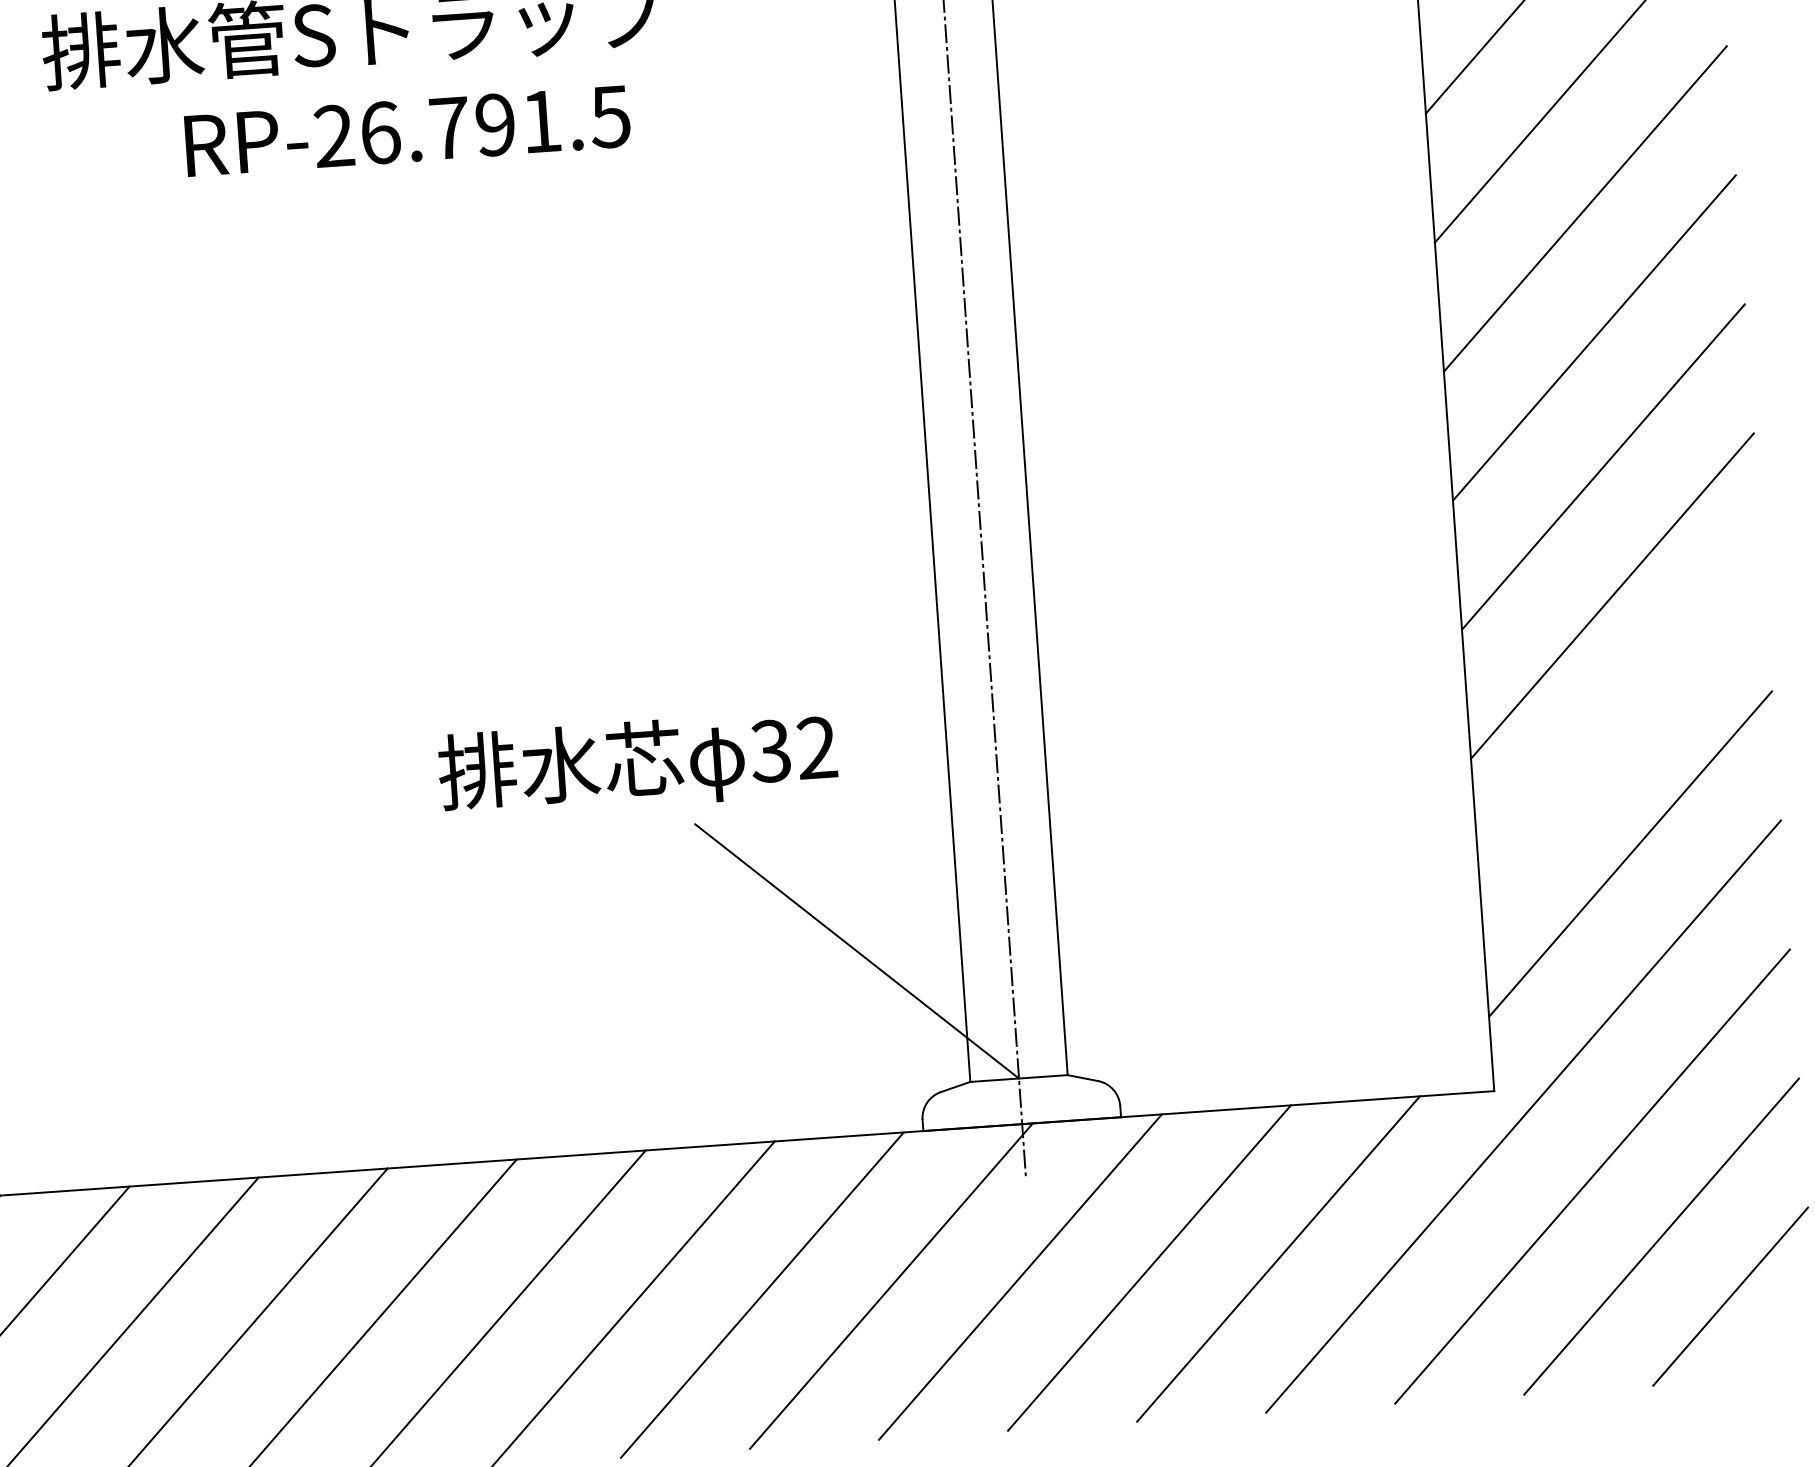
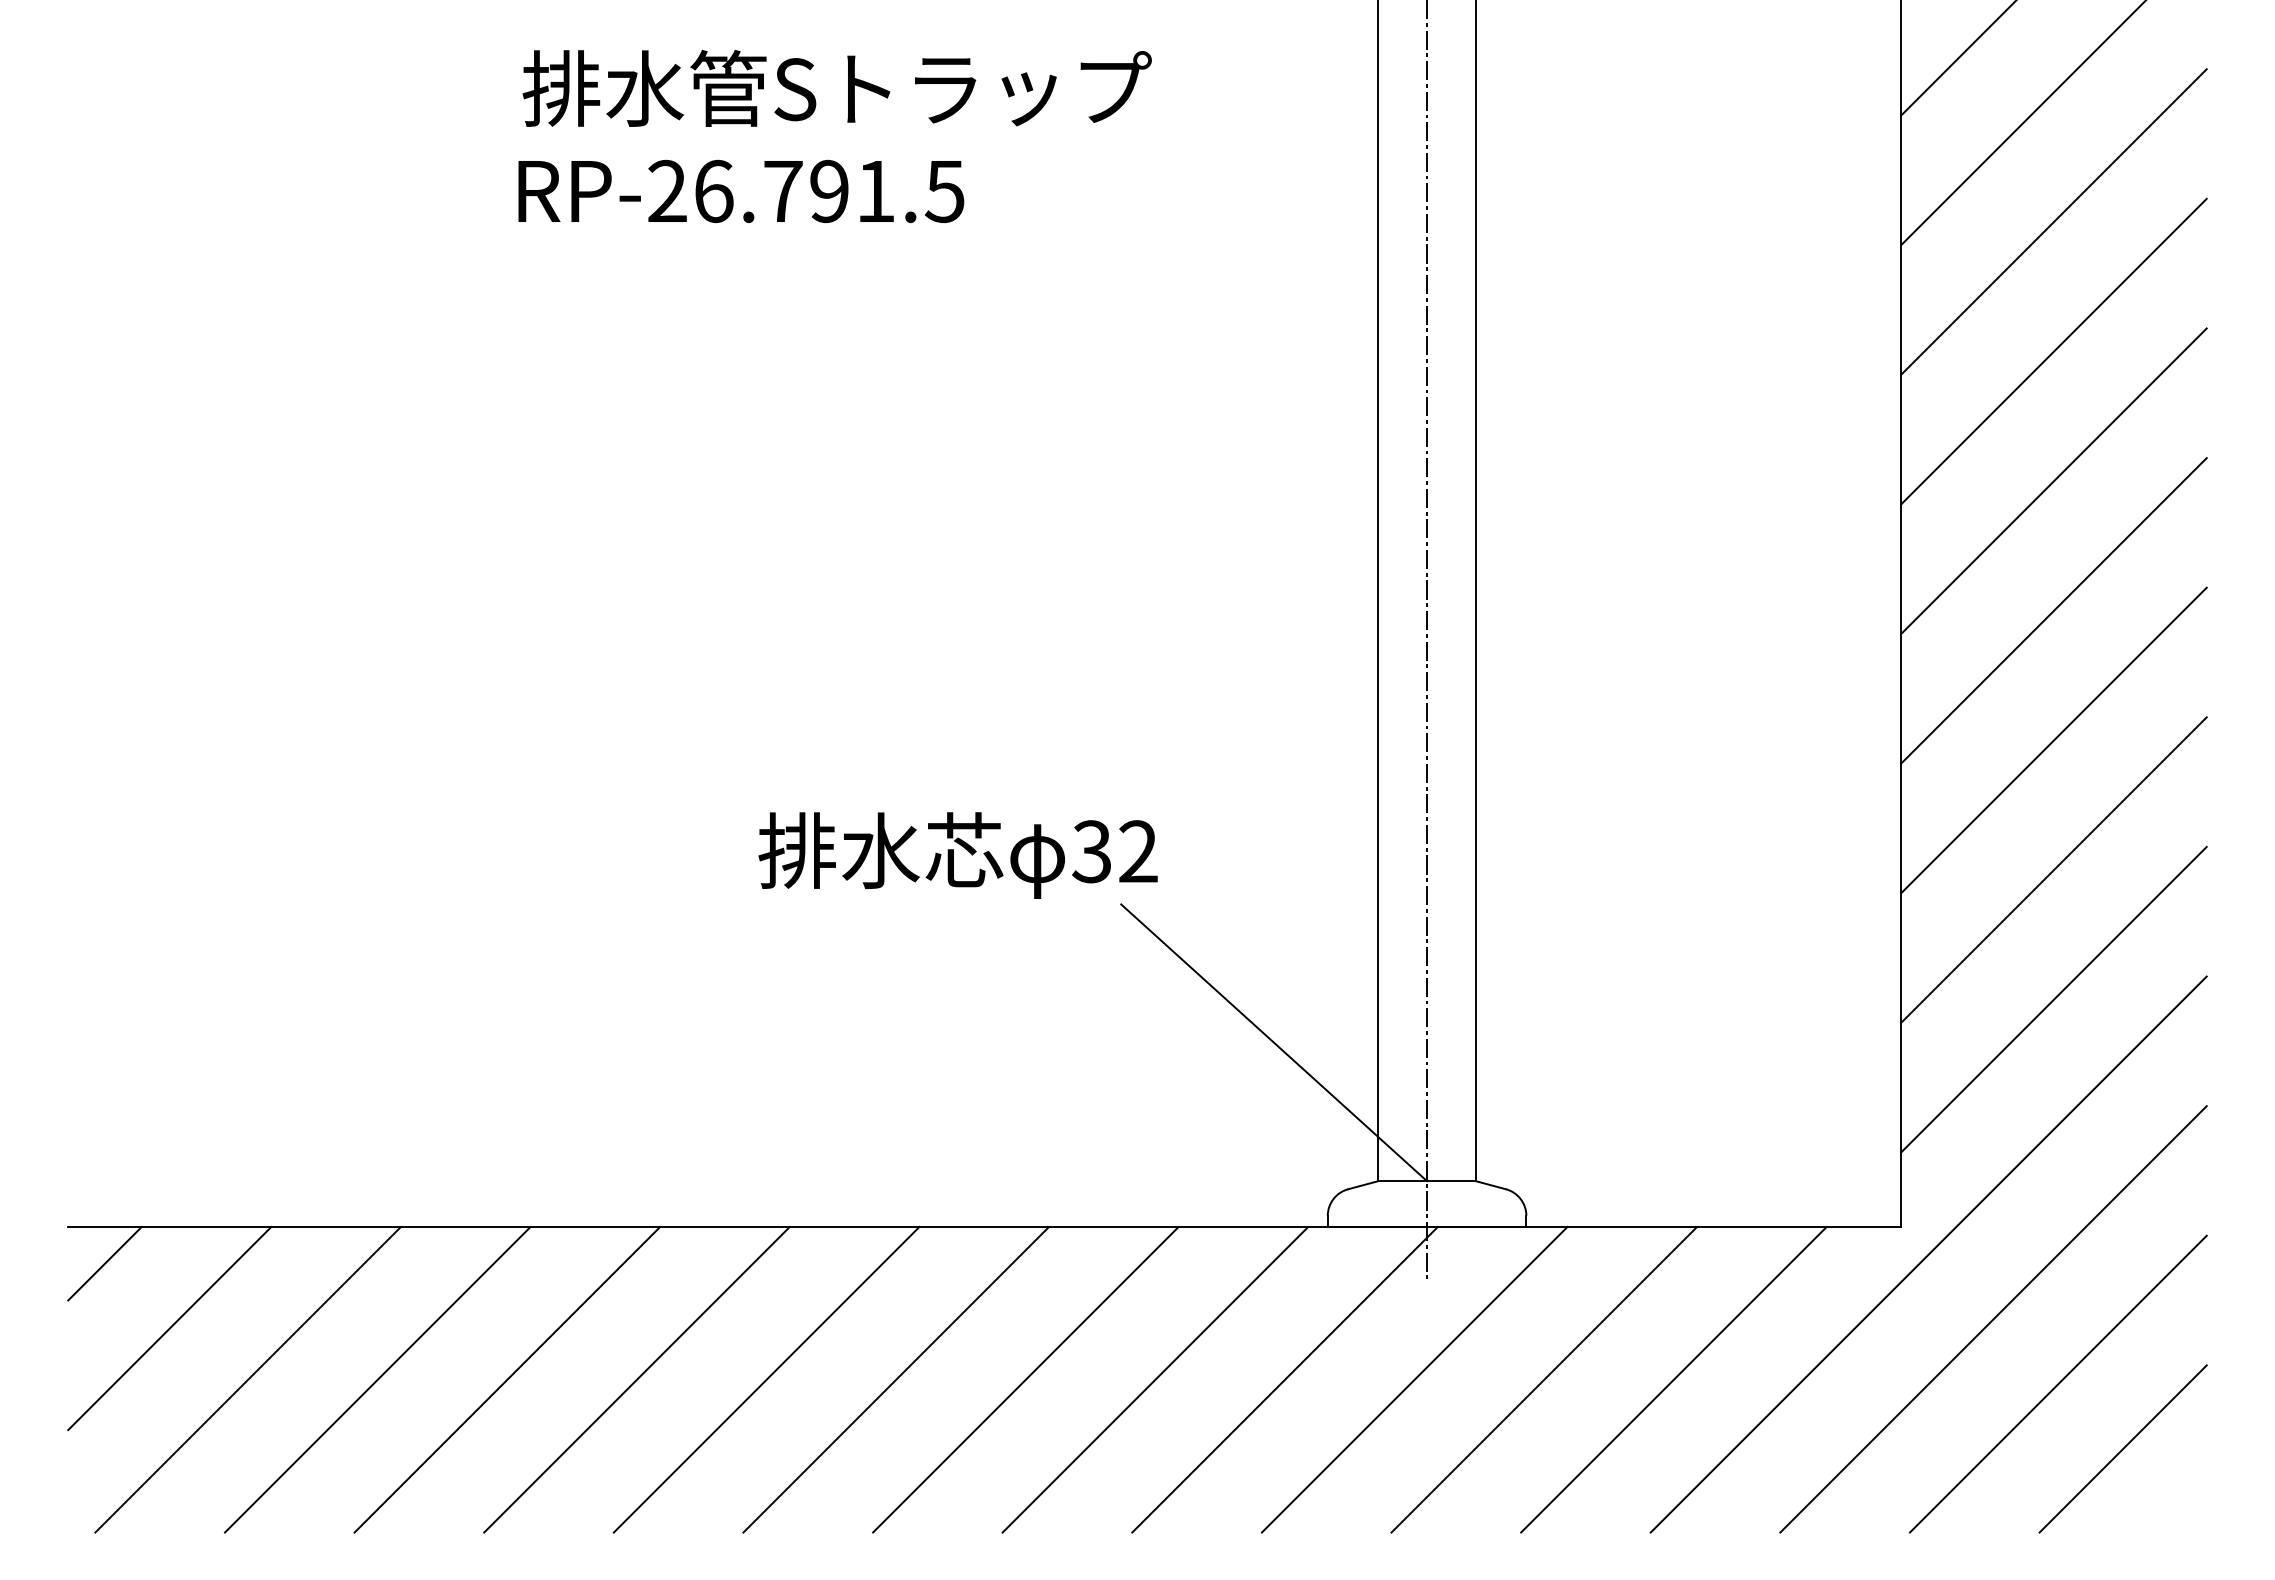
text: (407, 131) -> (741, 191), moved
line: (1620, 724) -> (2053, 869), added
text: (637, 764) -> (957, 855), moved

